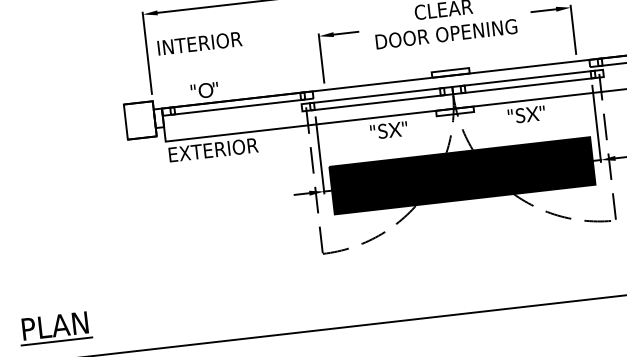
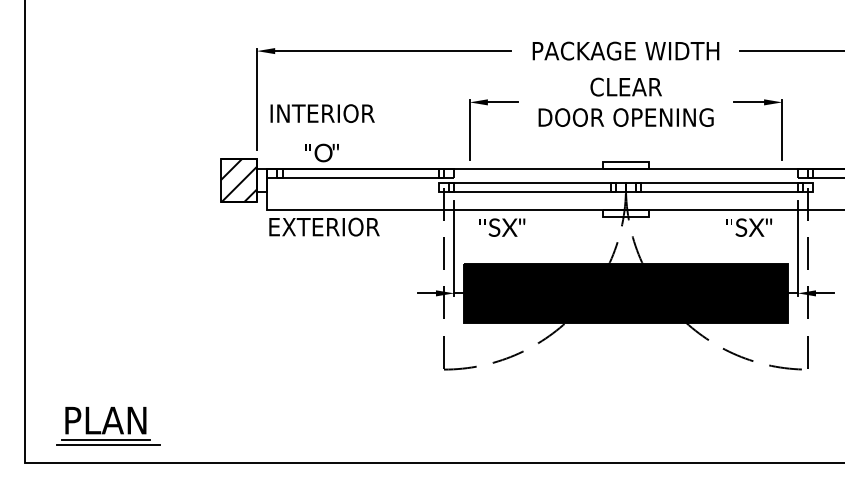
text: (199, 43) -> (322, 113), moved
text: (526, 114) -> (749, 227), moved
hatch: (139, 120) -> (238, 180), added
text: (389, 130) -> (502, 227), moved
line: (59, 345) -> (108, 445), added

